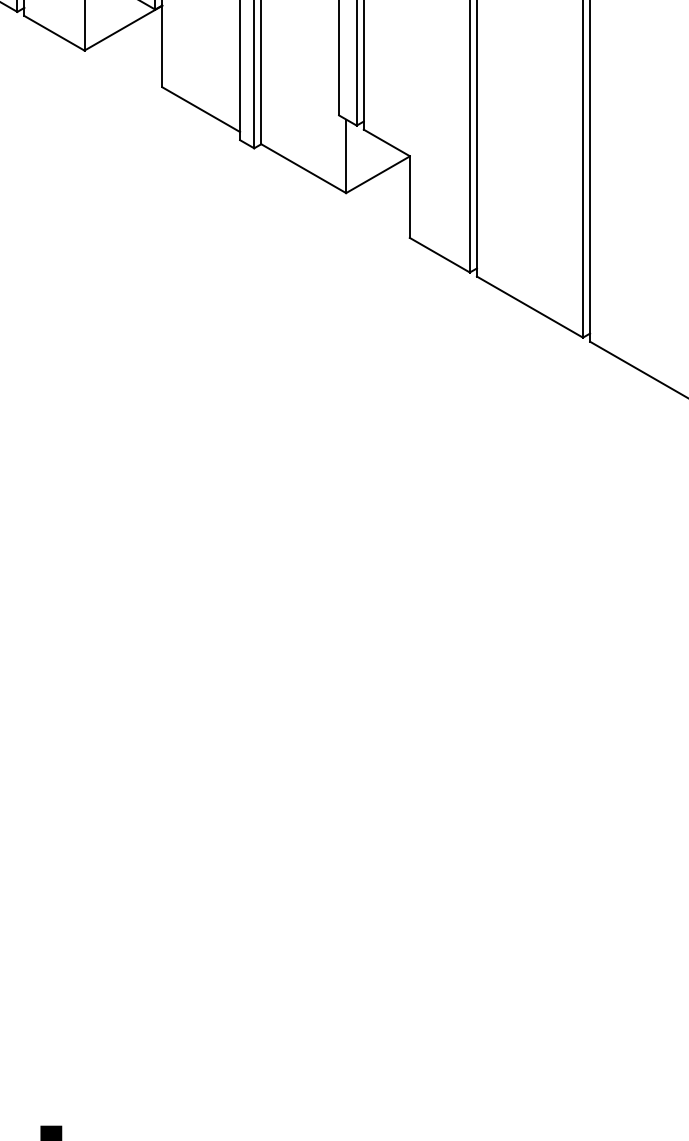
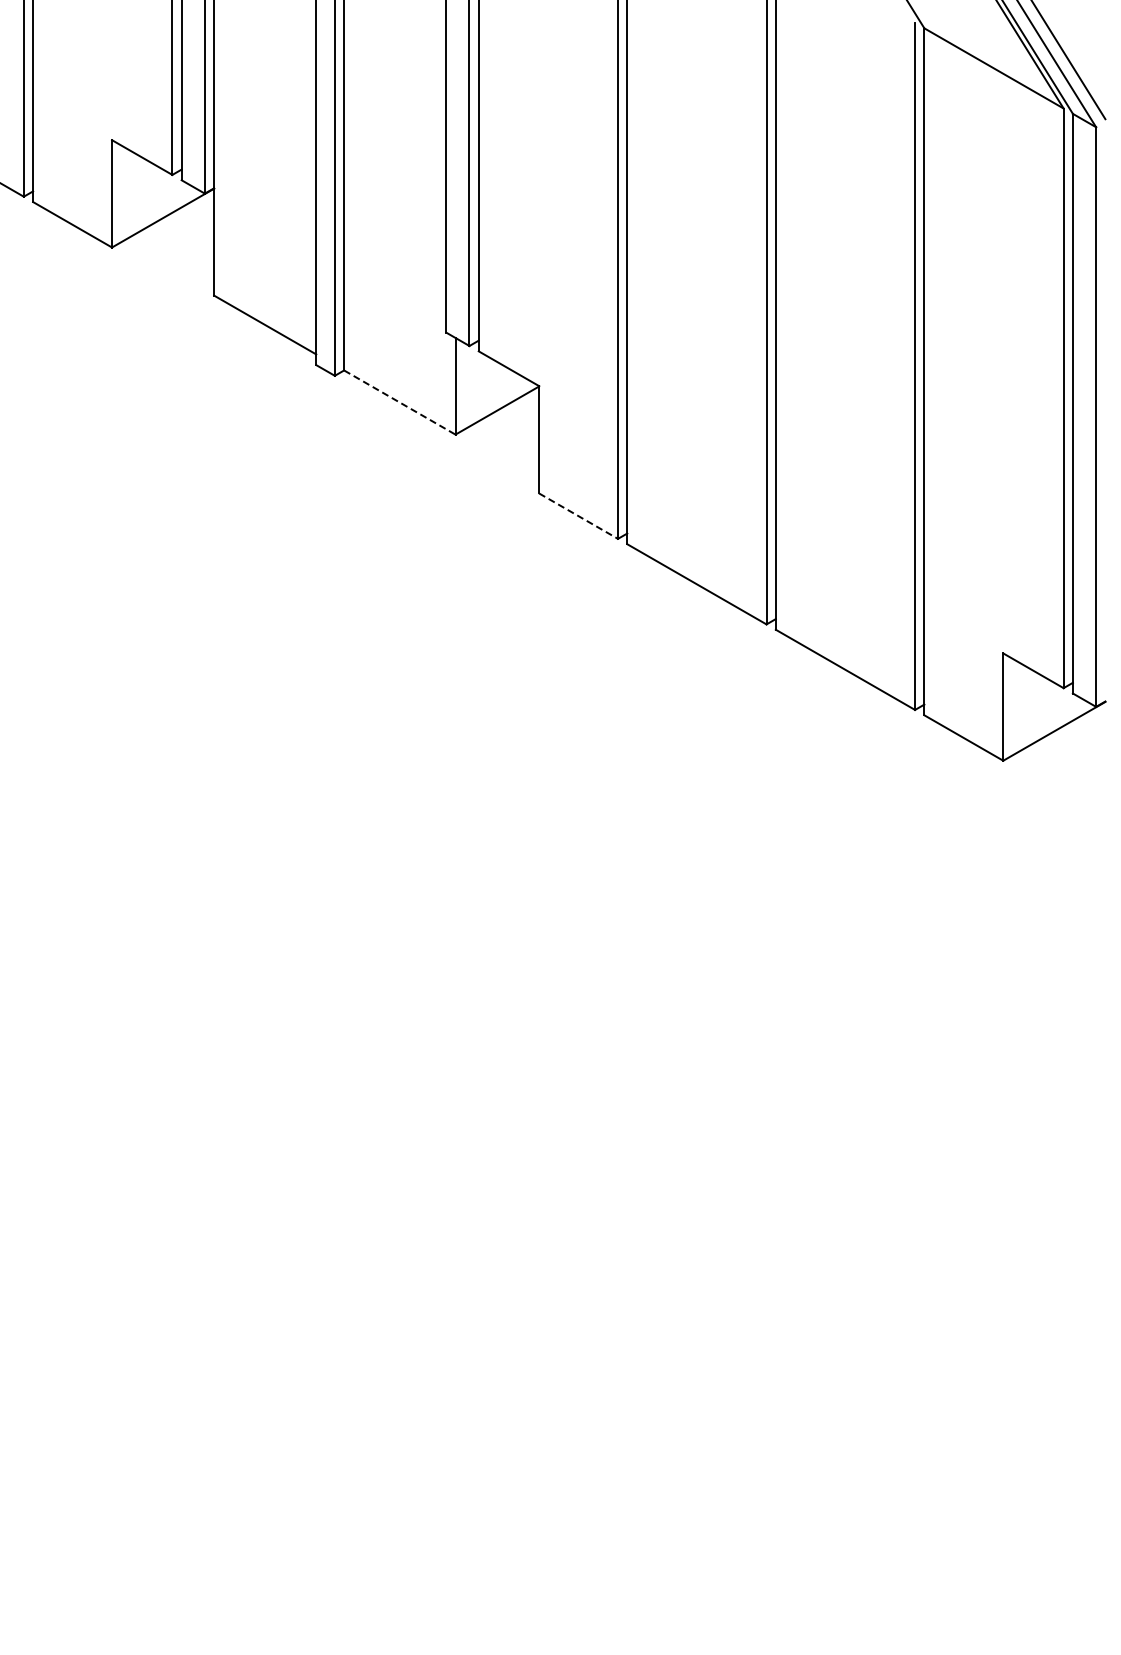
line: (304, 168) -> (400, 402), solid -> dashed
line: (439, 255) -> (578, 516), solid -> dashed

